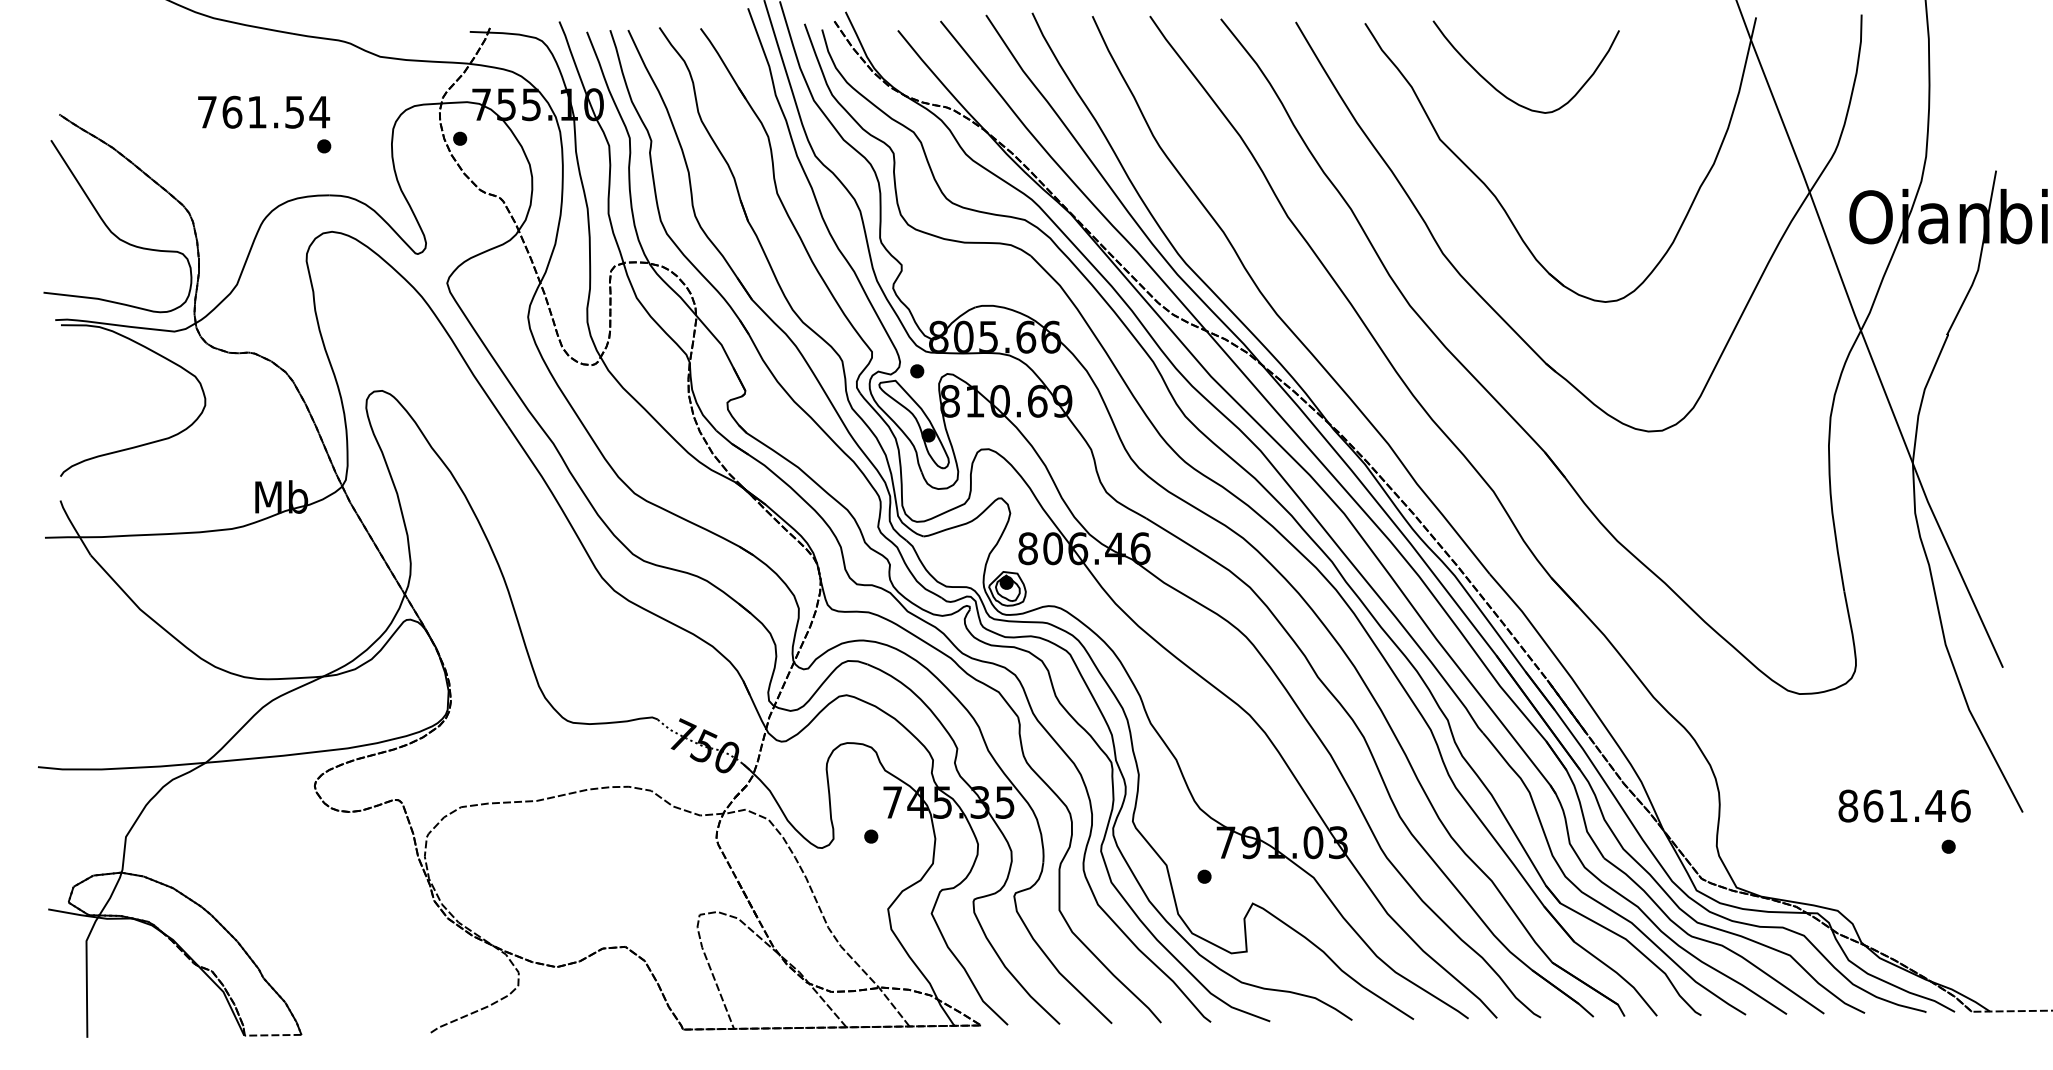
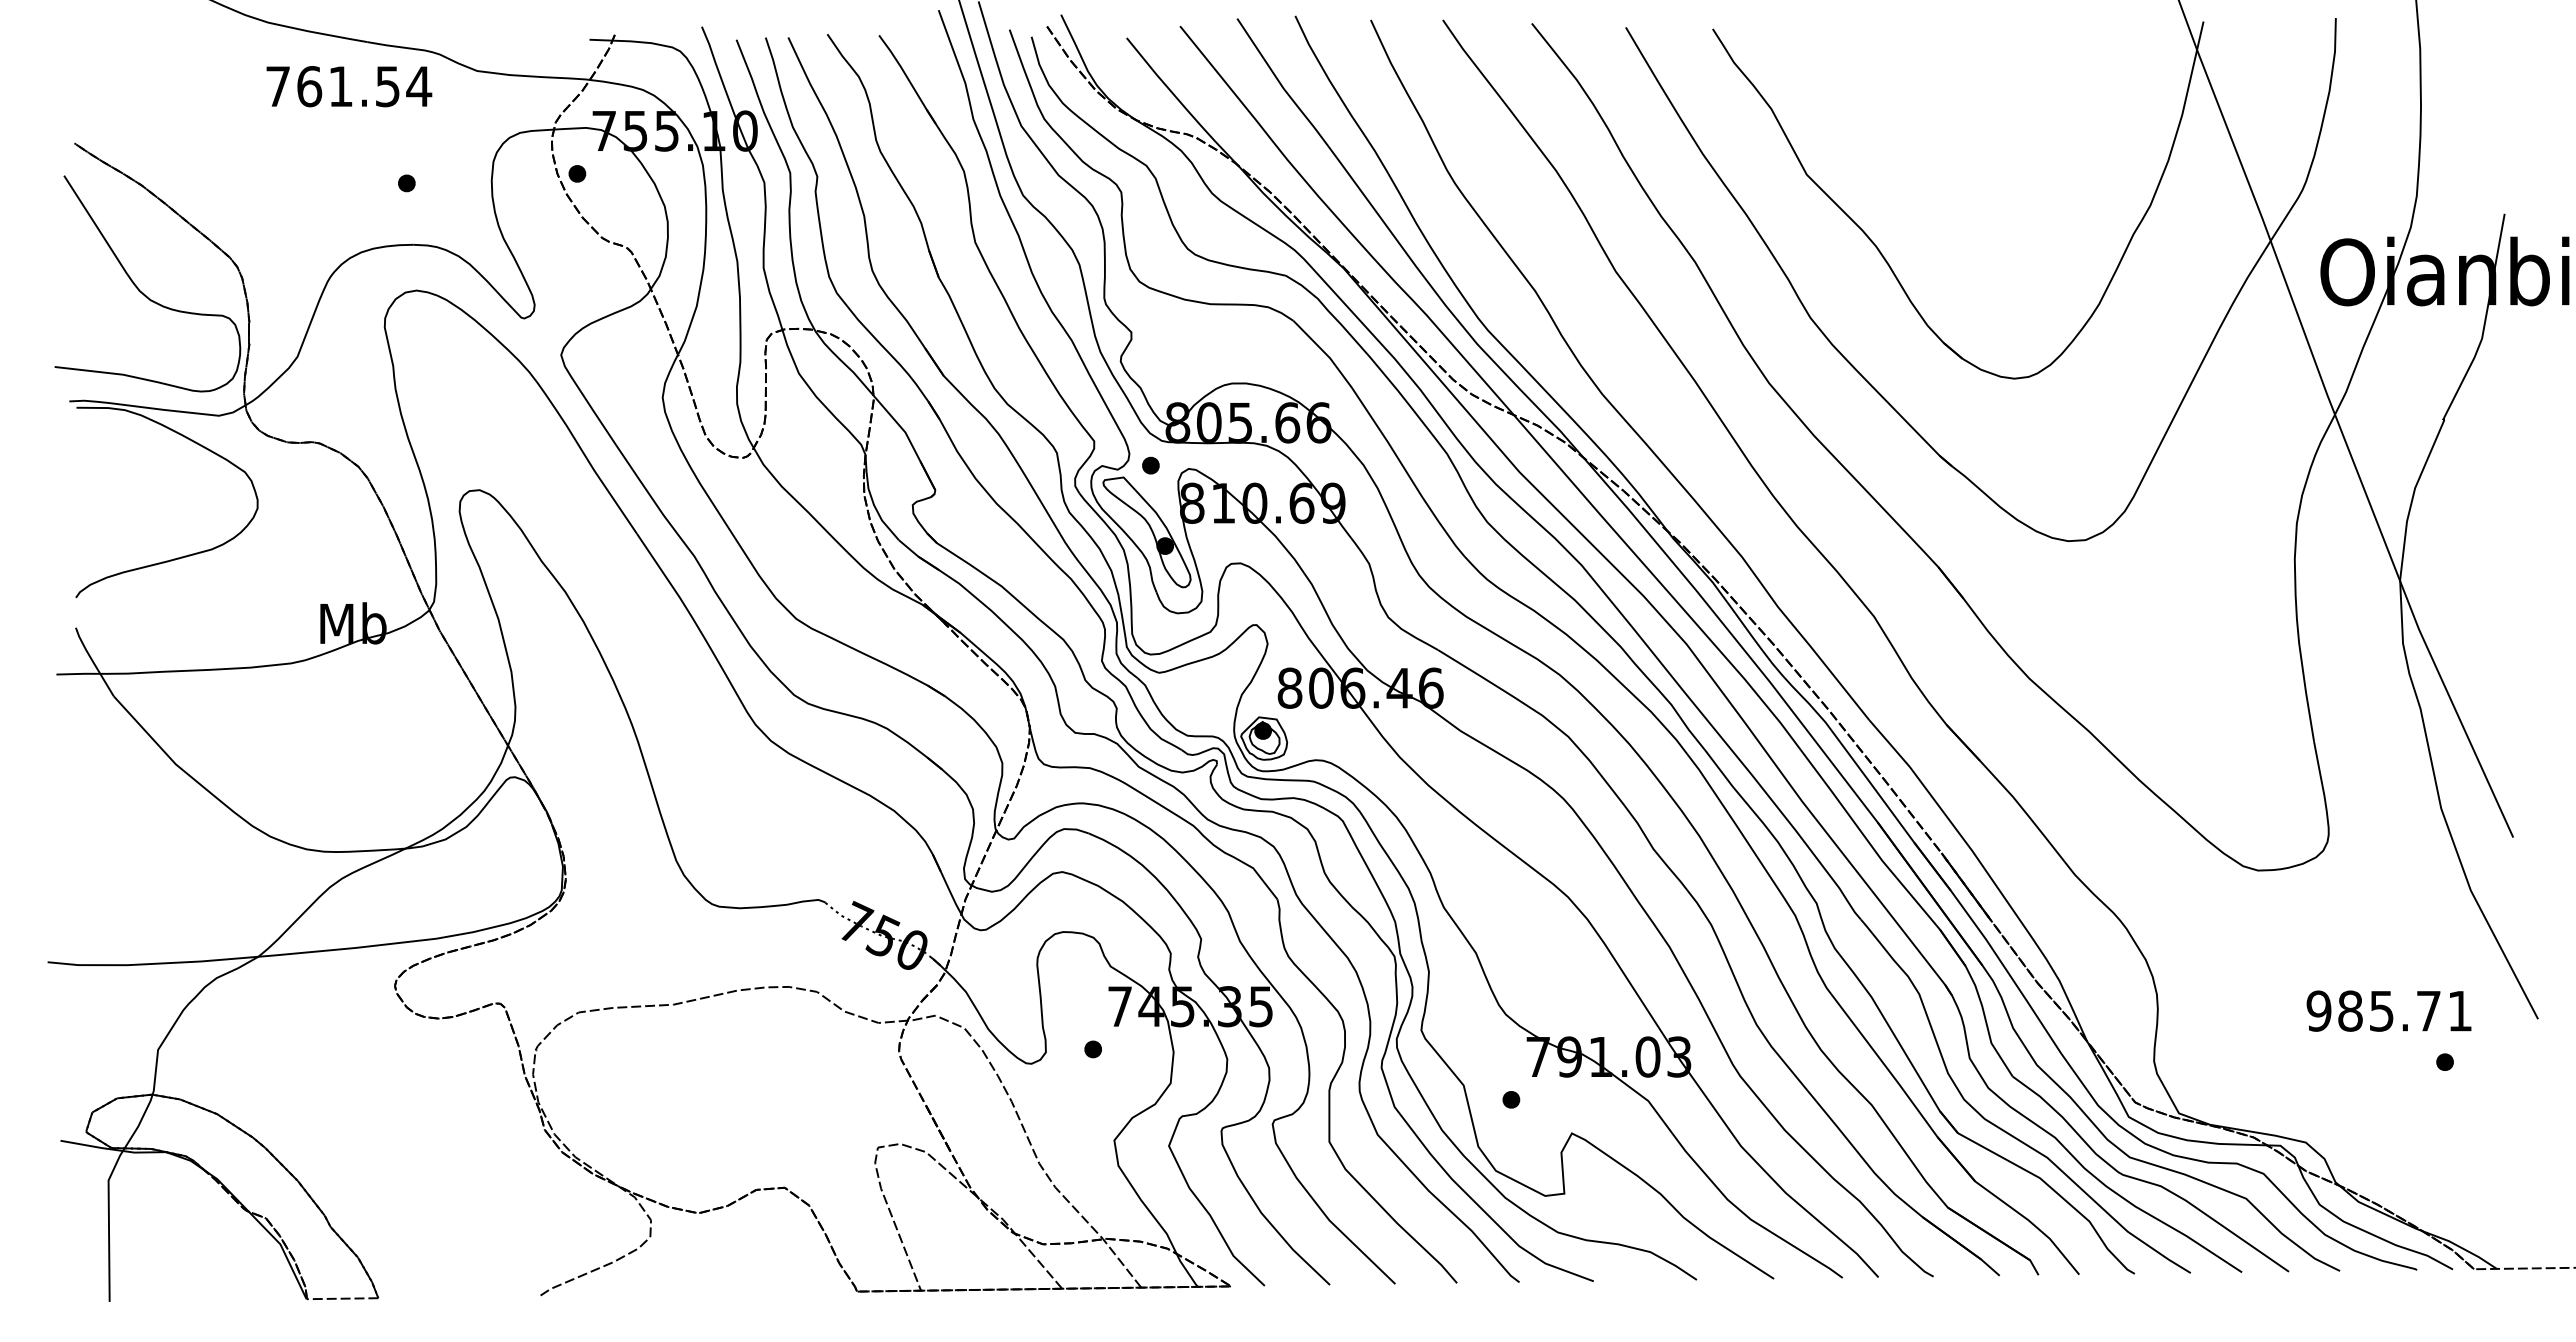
curve: (1503, 93) -> (1886, 117), removed
text: (264, 112) -> (349, 86), moved
text: (1904, 805) -> (2389, 1010), 861.46 -> 985.71

